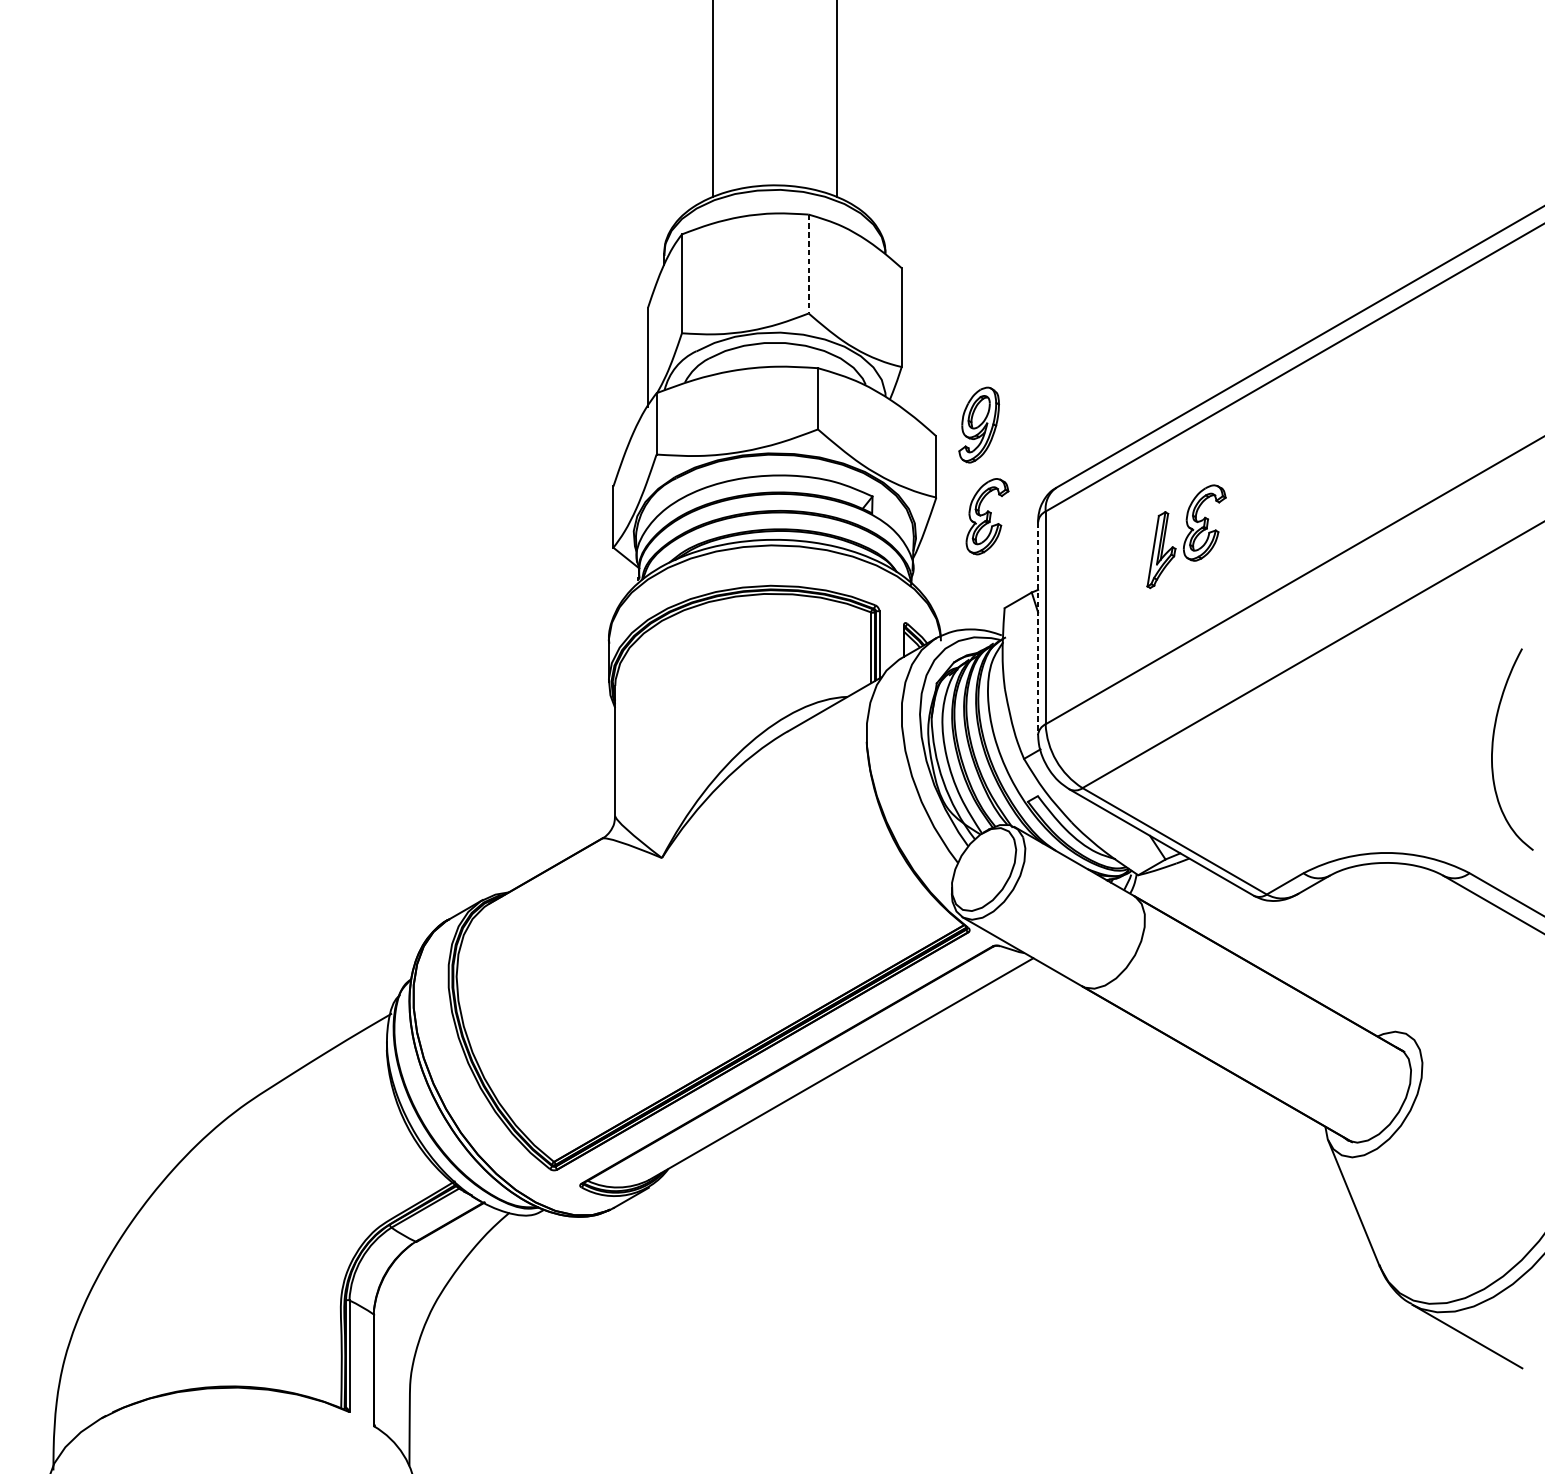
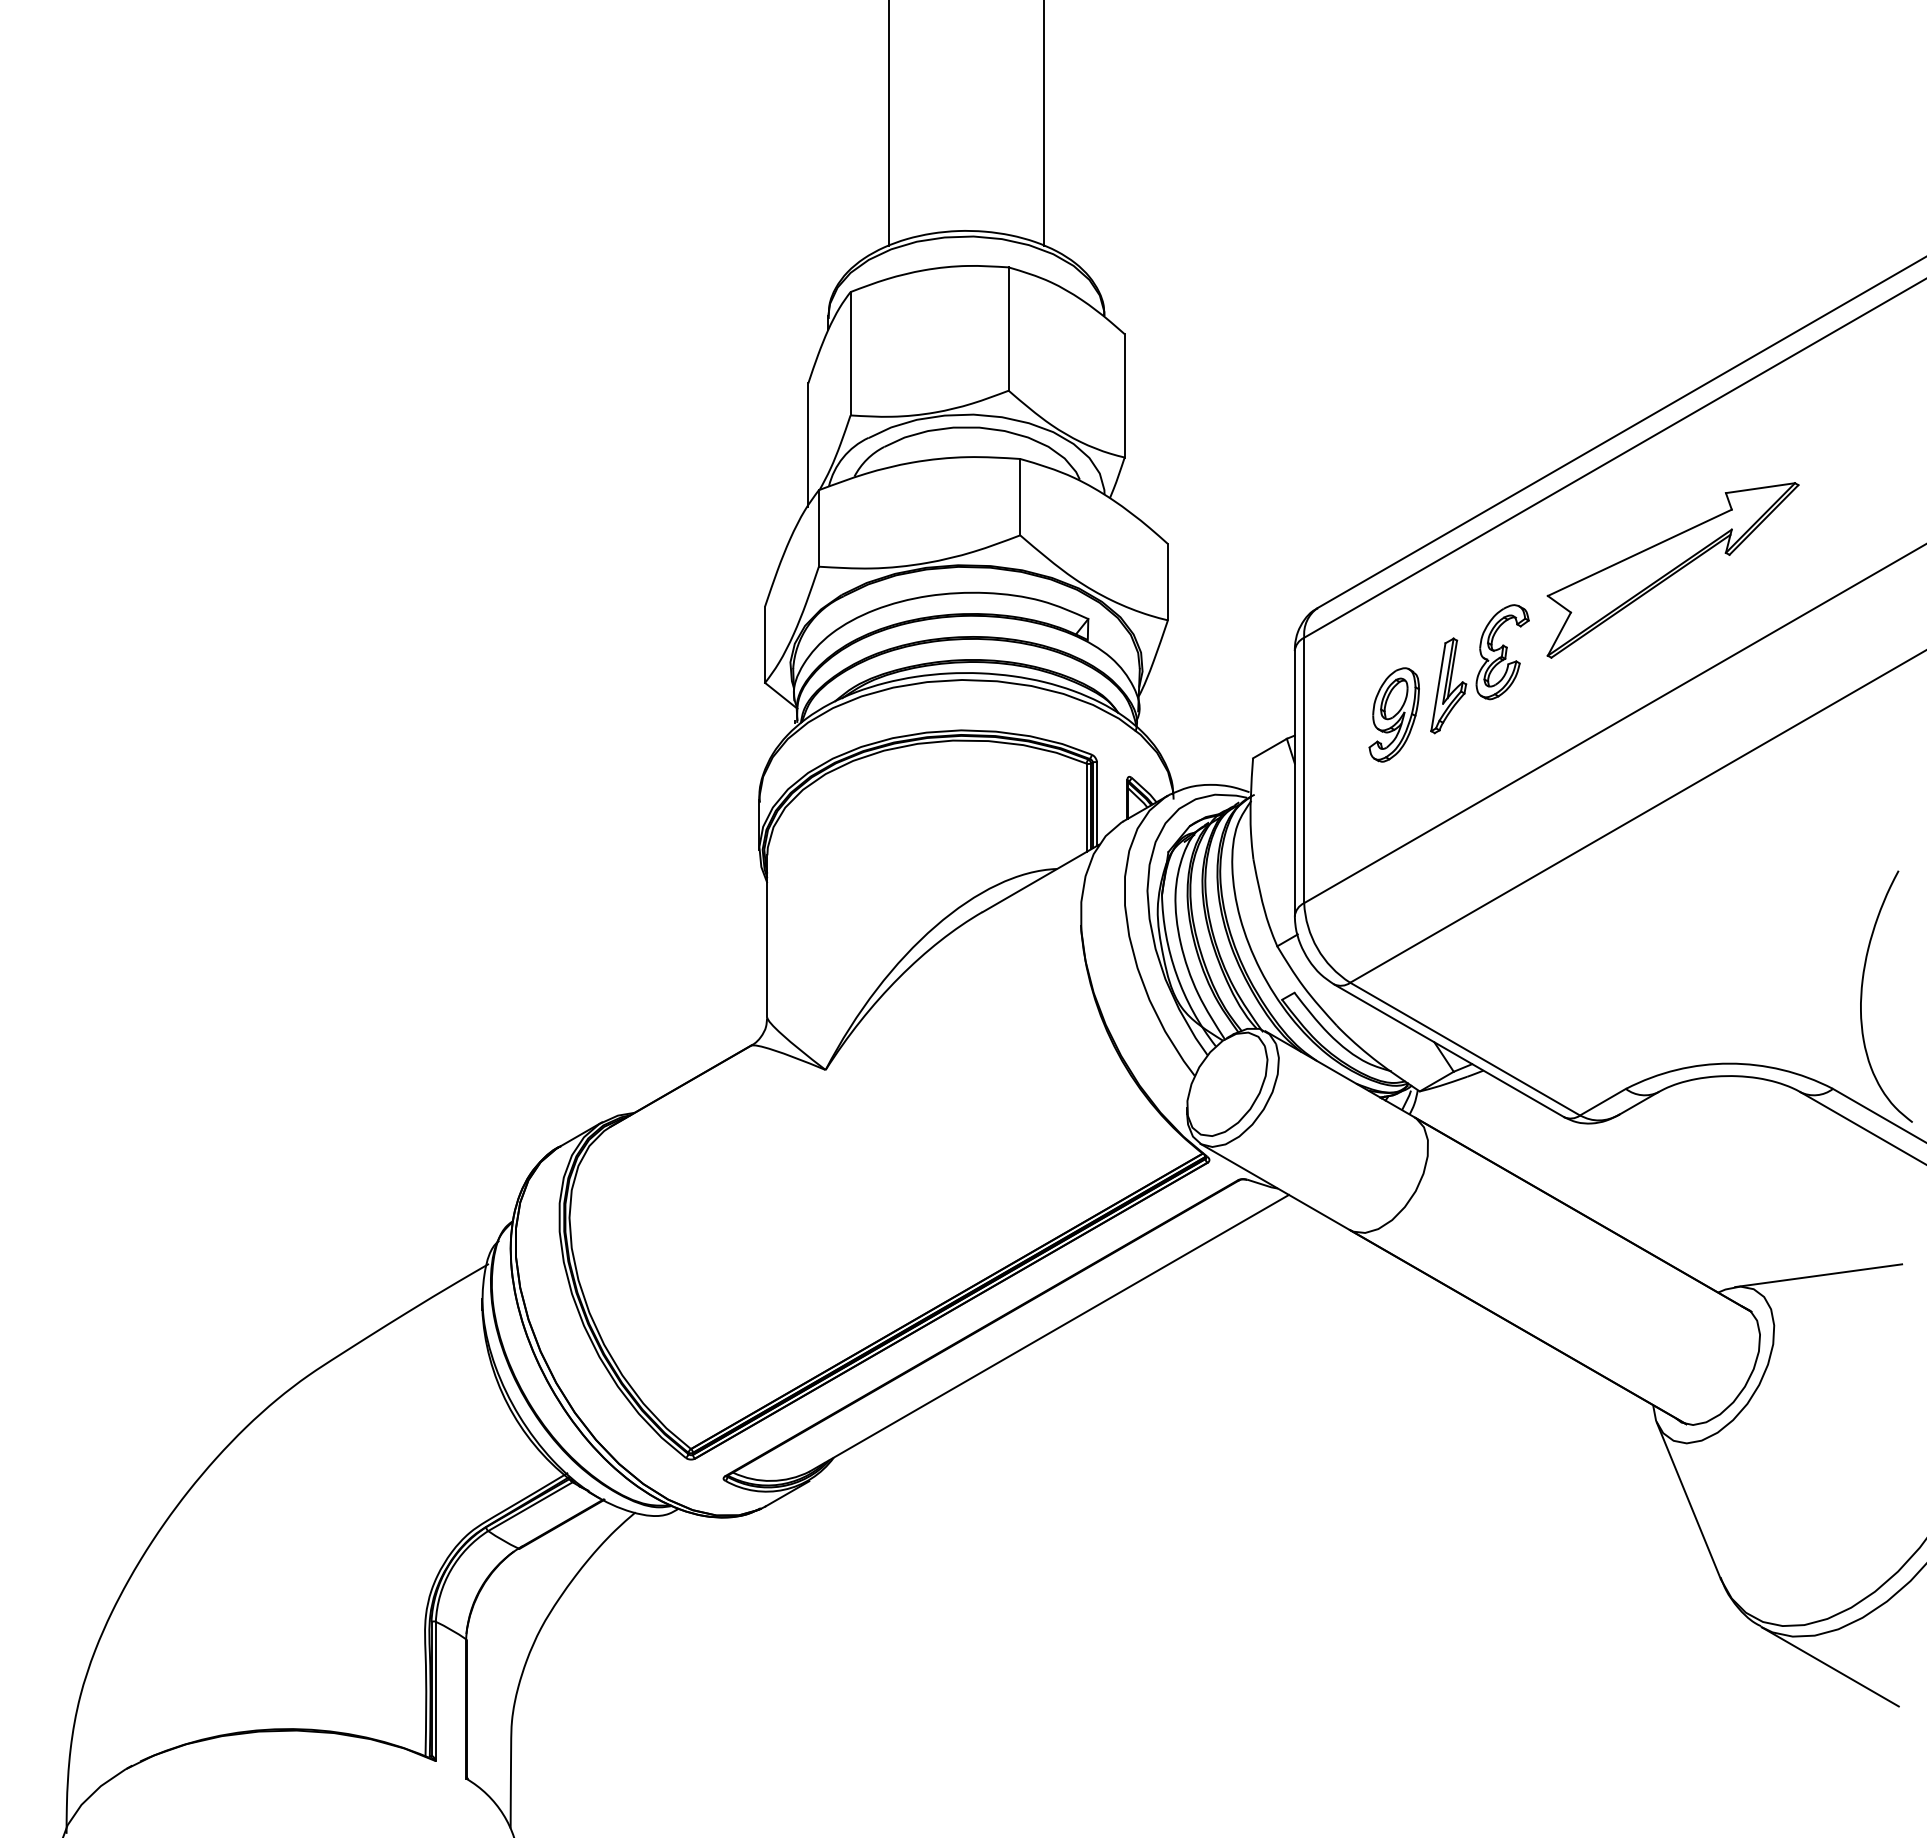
line: (808, 264) -> (1008, 329), dashed -> solid
part: (978, 424) -> (1393, 714), moved
part: (1340, 457) -> (1672, 570), added
part: (987, 516) -> (1231, 644), removed
line: (1037, 628) -> (1294, 783), dashed -> solid
curve: (1493, 749) -> (1862, 996), moved
line: (1457, 1022) -> (1818, 1275), added

